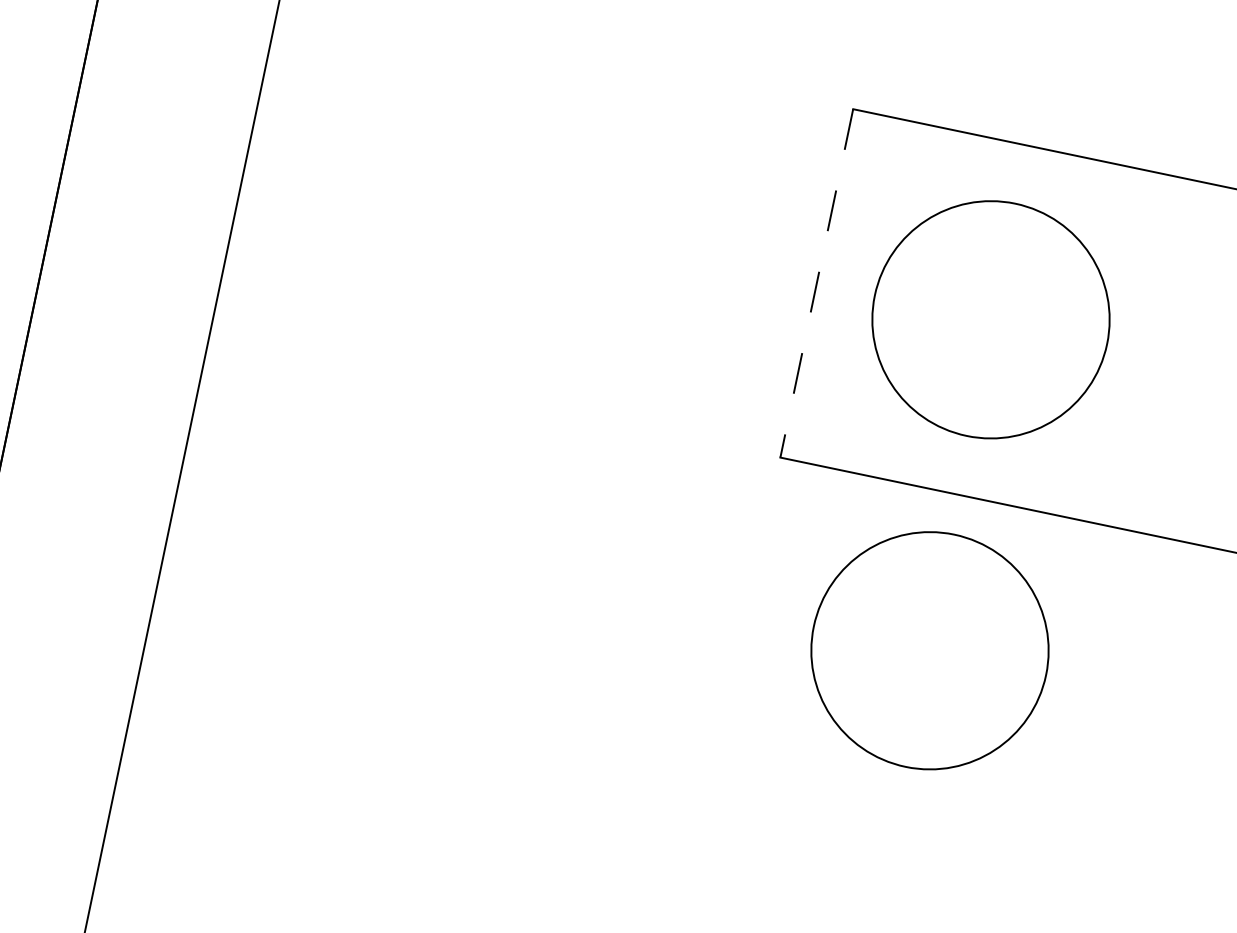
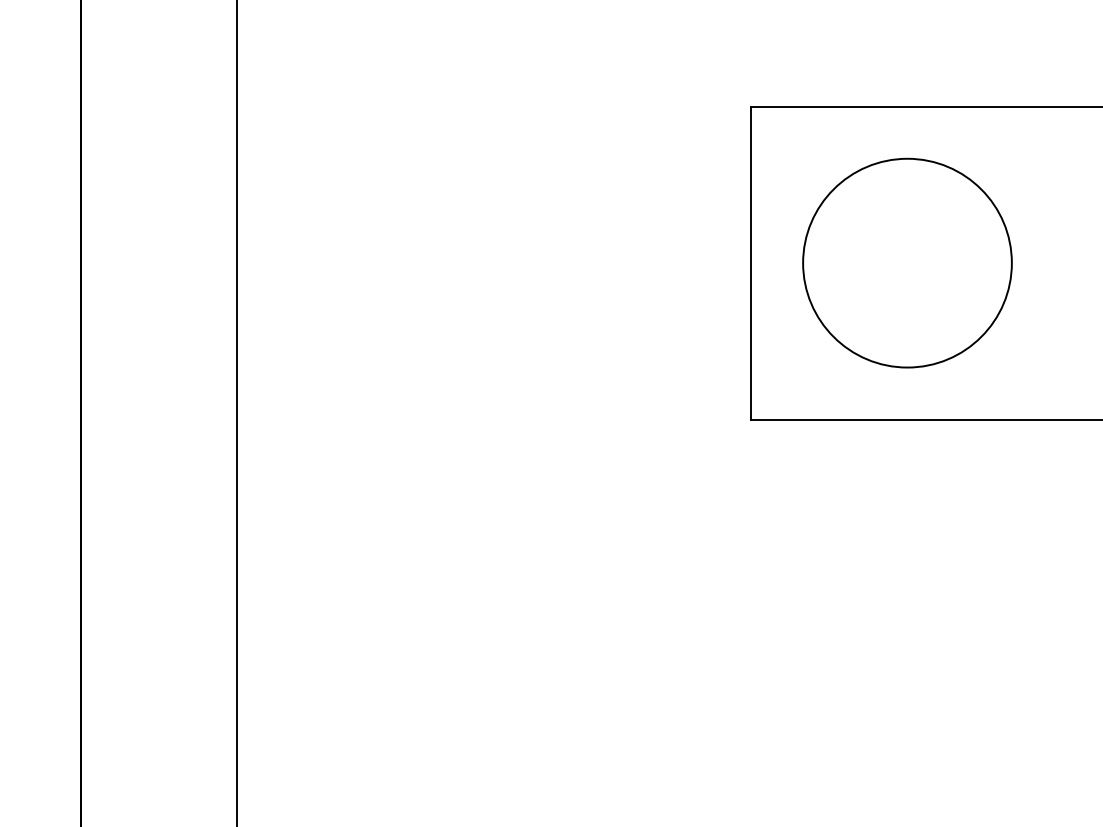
line: (816, 283) -> (750, 263), dashed -> solid
circle: (930, 650) -> (914, 558), removed

